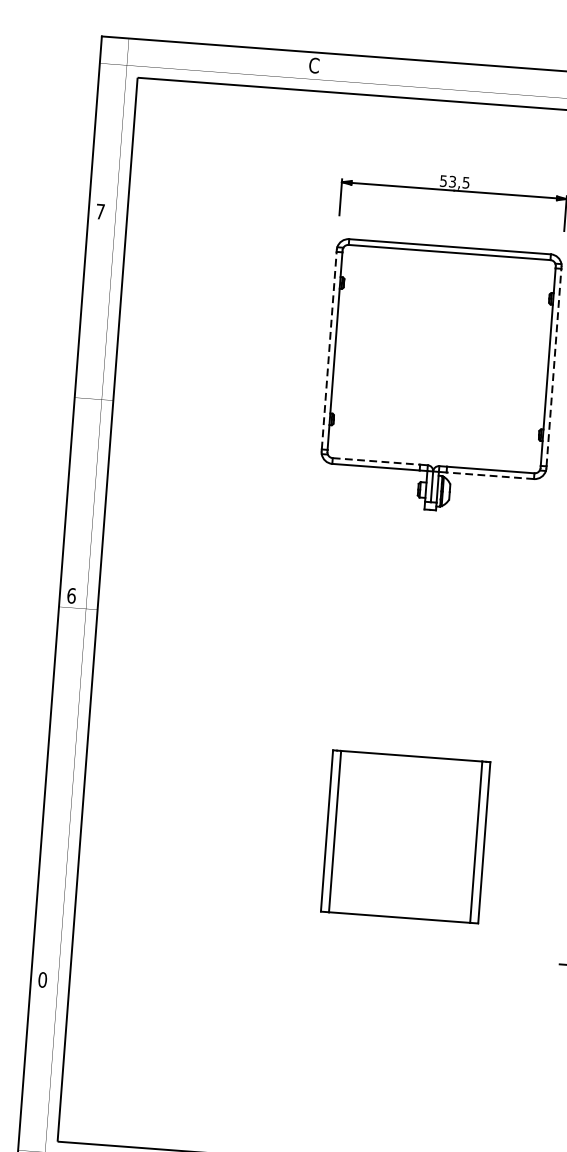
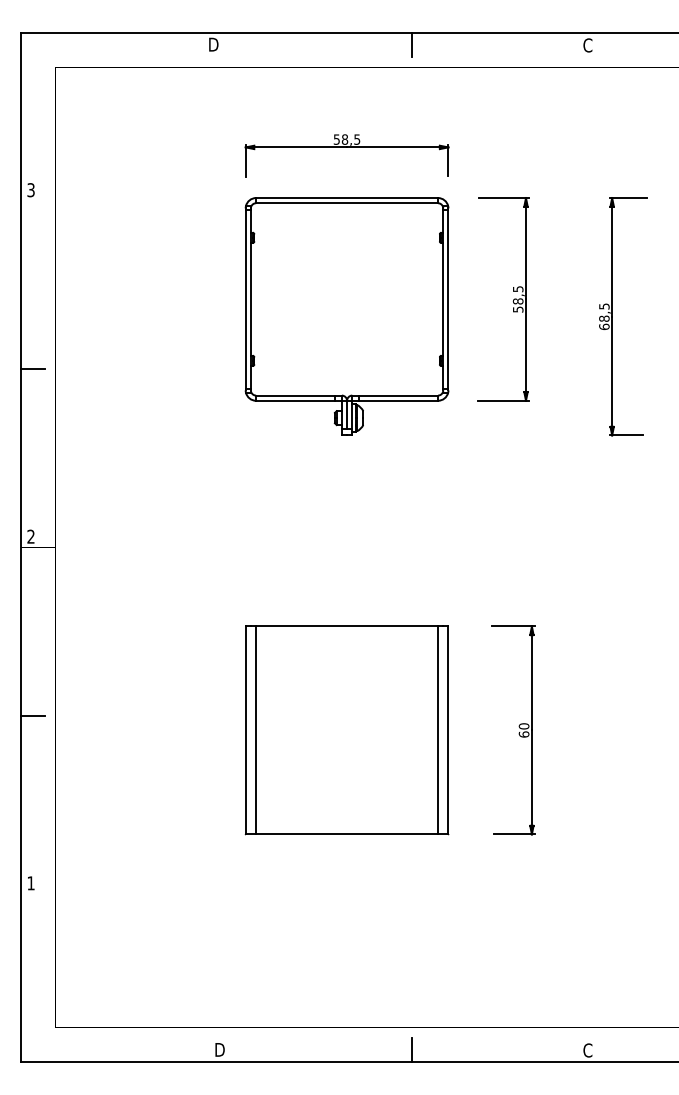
text: (314, 65) -> (213, 44), C -> D
line: (535, 82) -> (412, 44), added
text: (452, 181) -> (344, 139), 53,5 -> 58,5
text: (99, 212) -> (30, 190), 7 -> 3
line: (329, 349) -> (245, 298), dashed -> solid
line: (554, 366) -> (448, 298), dashed -> solid
line: (87, 410) -> (32, 369), added
line: (377, 461) -> (296, 395), dashed -> solid
line: (490, 475) -> (398, 400), dashed -> solid
text: (70, 595) -> (30, 536), 6 -> 2
line: (58, 794) -> (32, 715), added
part: (405, 836) -> (346, 730), size x1.43
text: (42, 980) -> (30, 883), 0 -> 1

